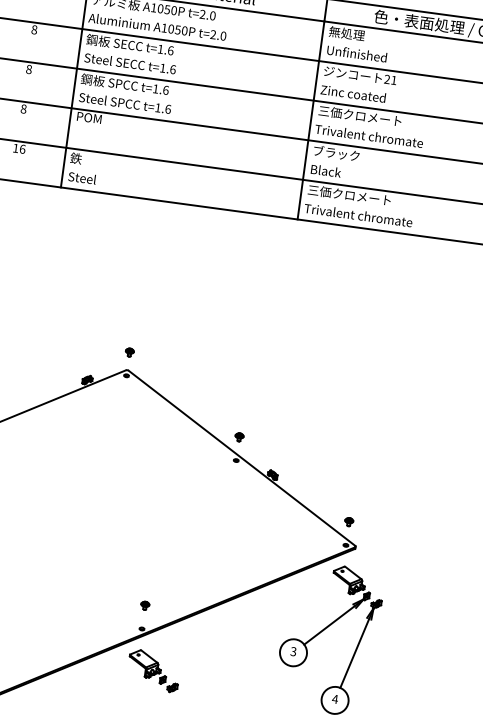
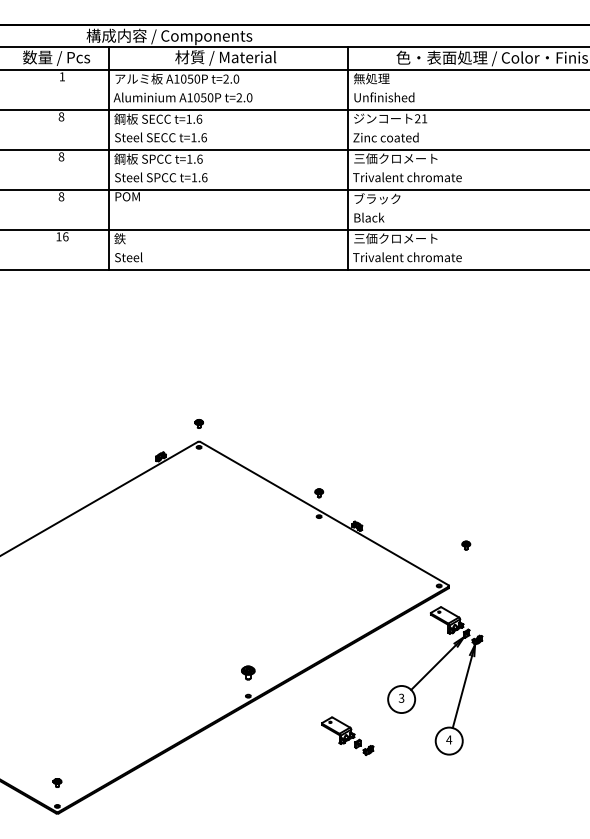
part: (349, 522) -> (466, 545), moved
part: (145, 605) -> (248, 672), size x1.6
part: (153, 670) -> (347, 735), moved

